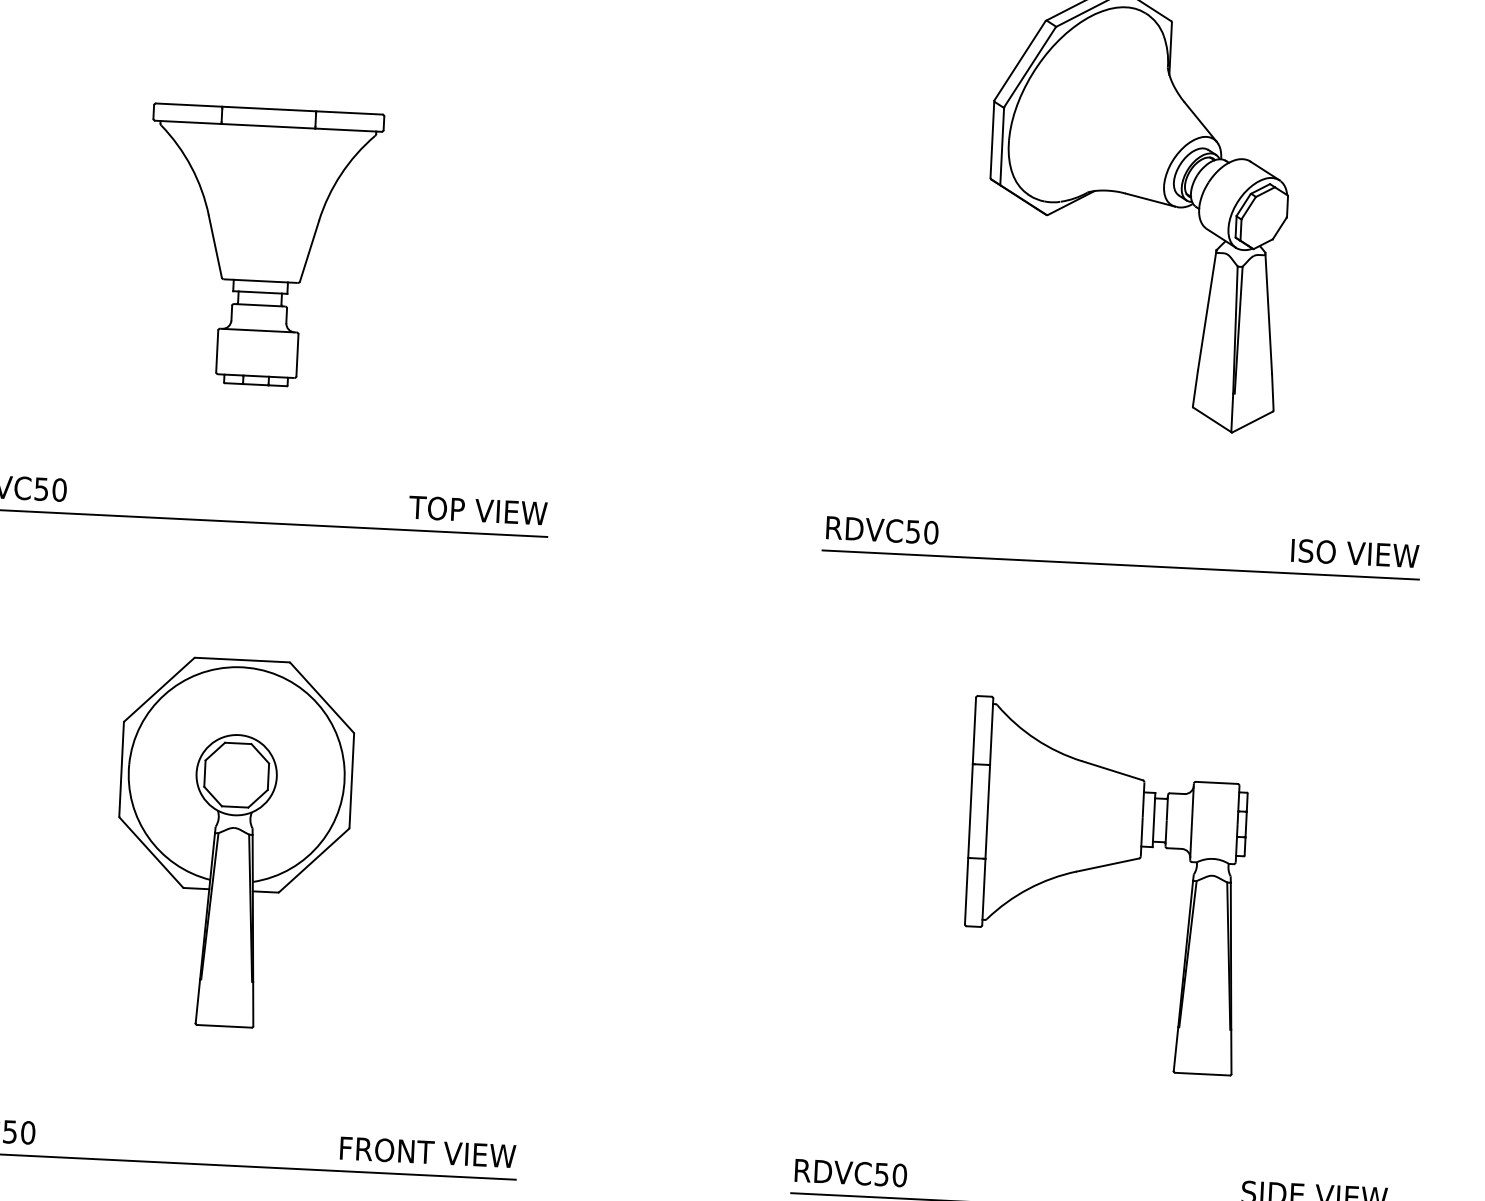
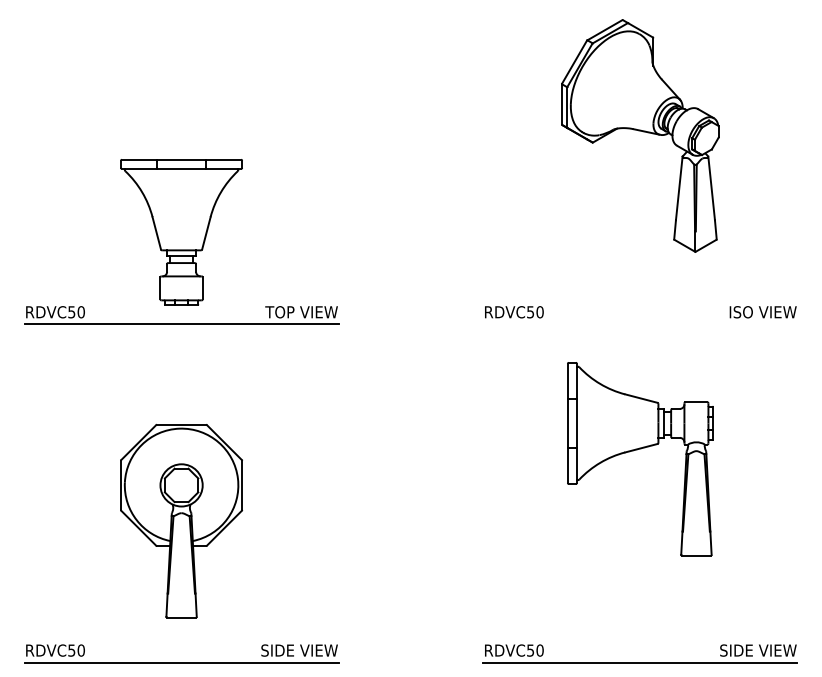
part: (262, 247) -> (181, 232), moved
line: (1120, 565) -> (640, 324), removed
part: (233, 843) -> (181, 521), moved
part: (1100, 869) -> (637, 450), moved
text: (387, 1150) -> (270, 650), FRONT VIEW -> SIDE VIEW

